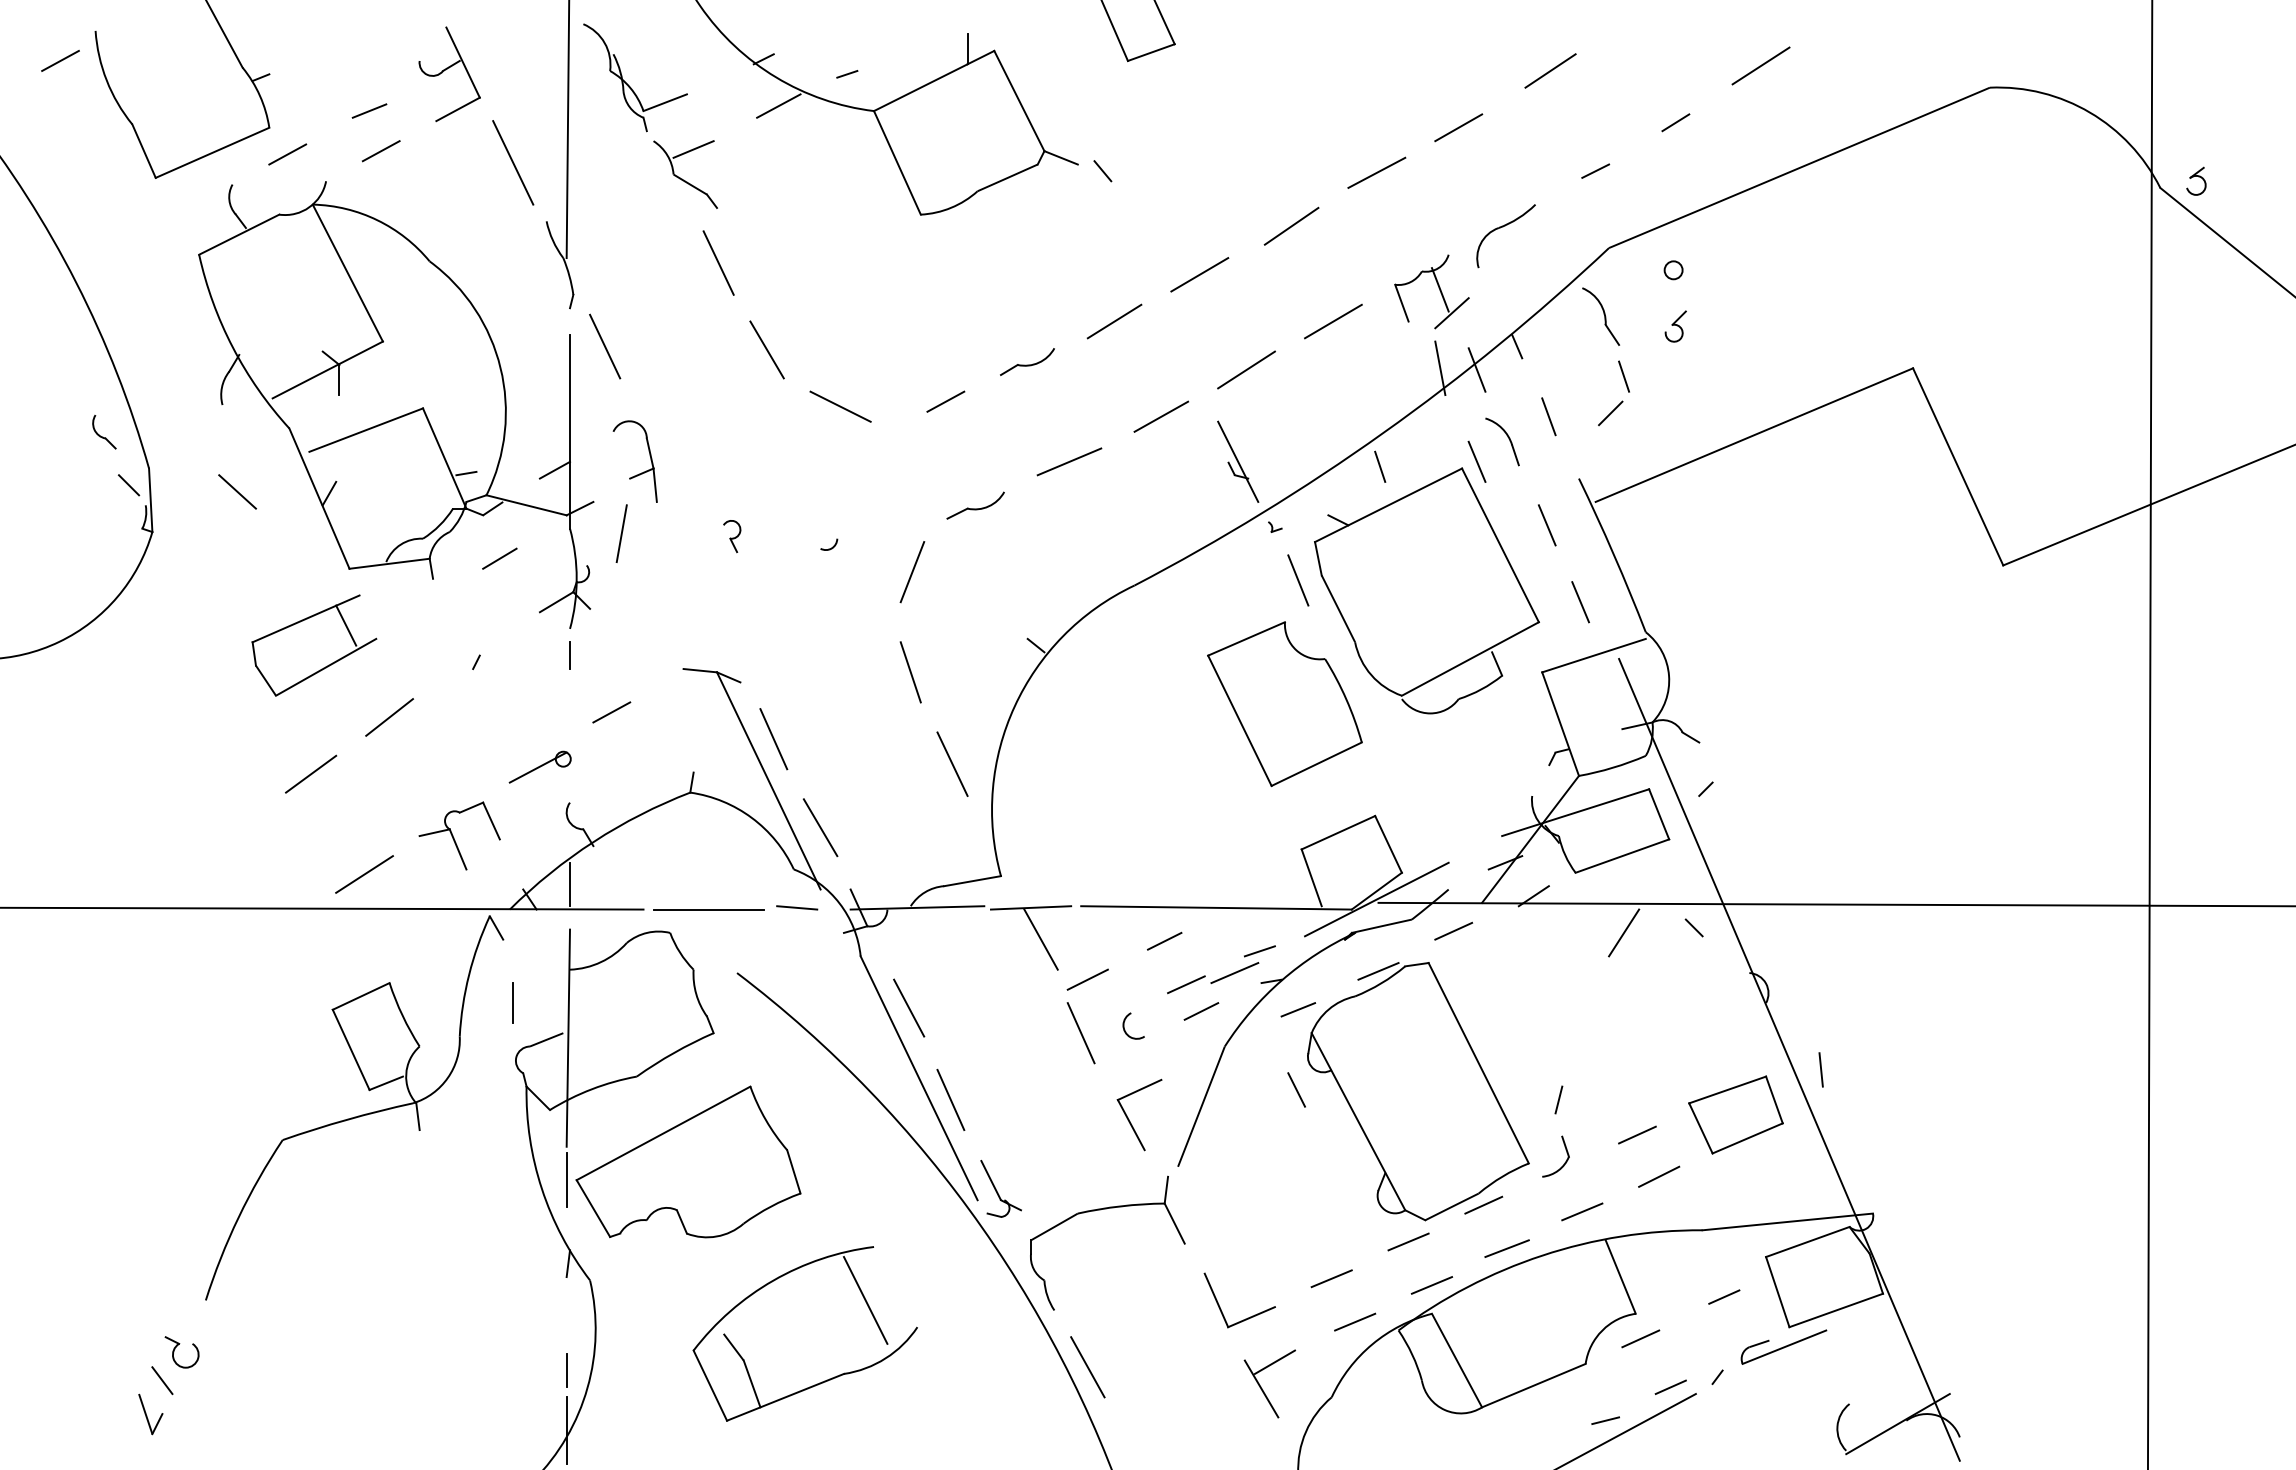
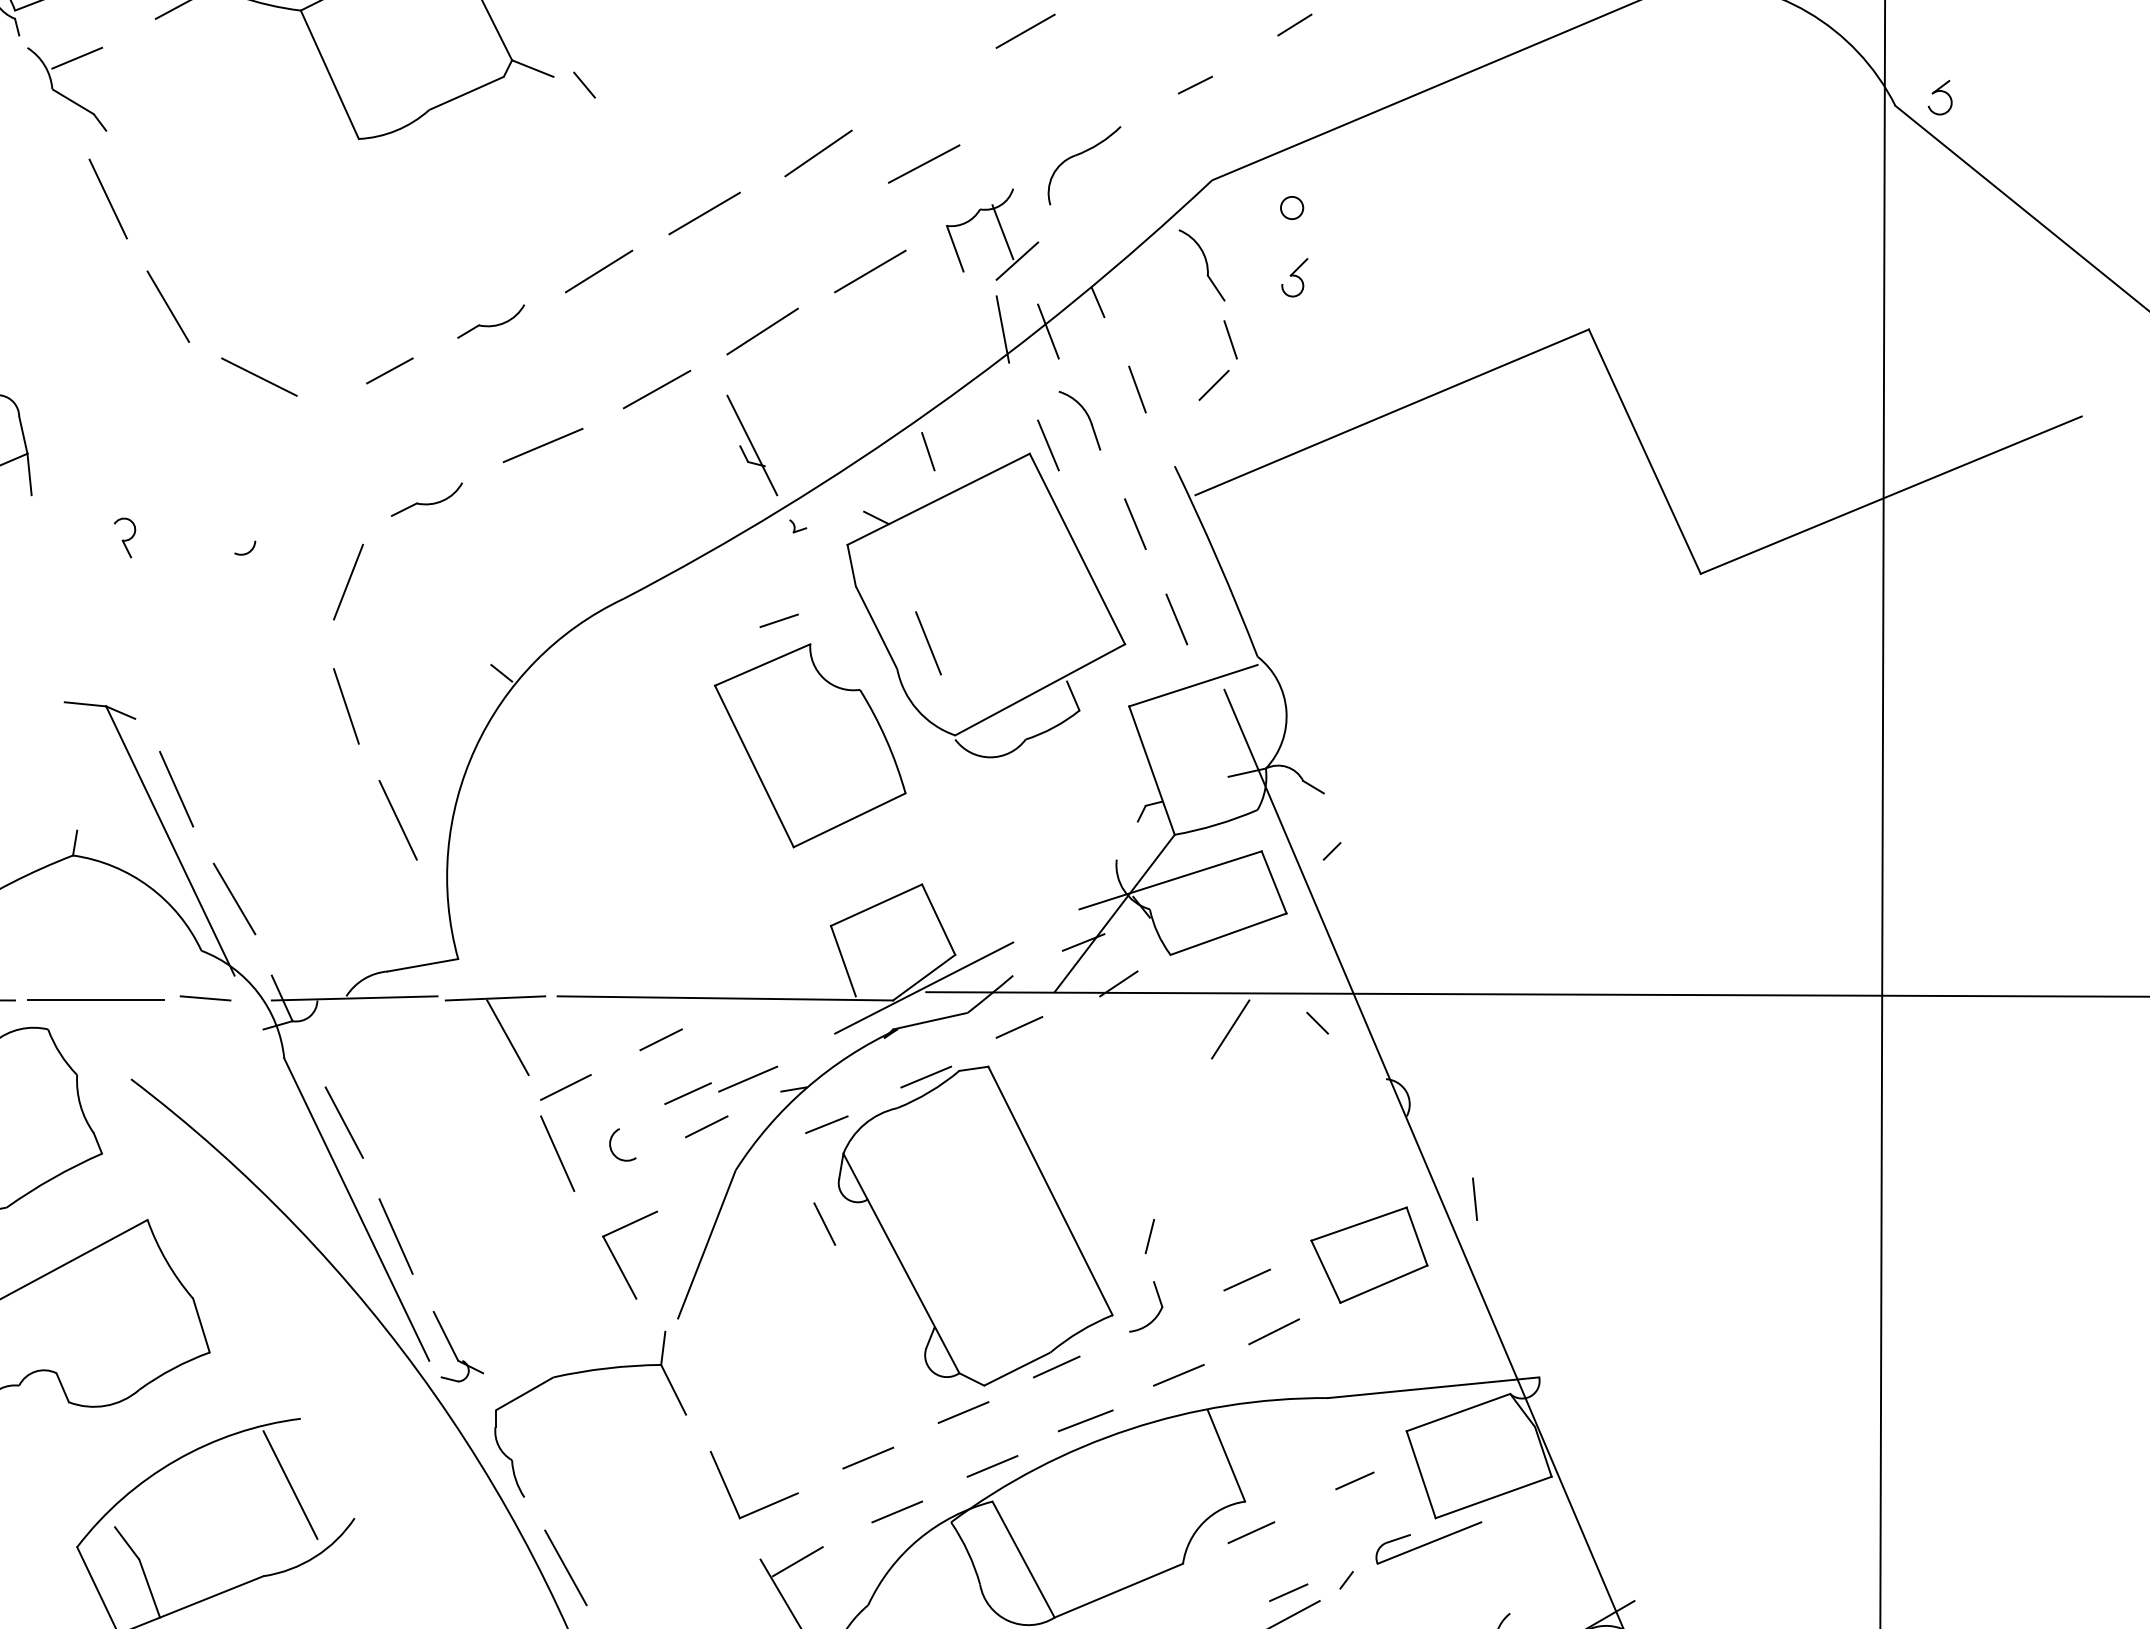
line: (1376, 172) -> (923, 163), moved
line: (1298, 580) -> (928, 643), moved
line: (1259, 951) -> (778, 621), moved

